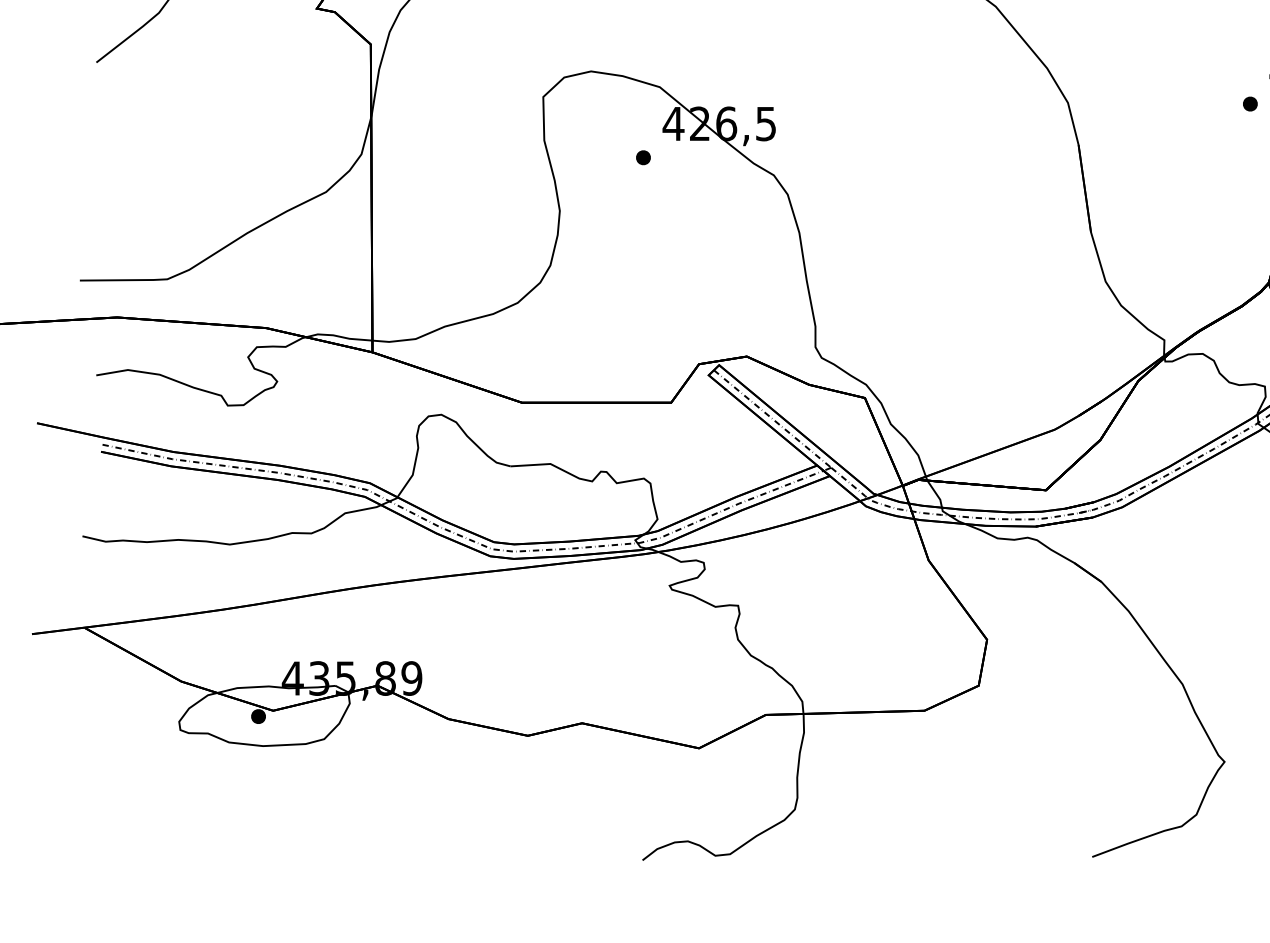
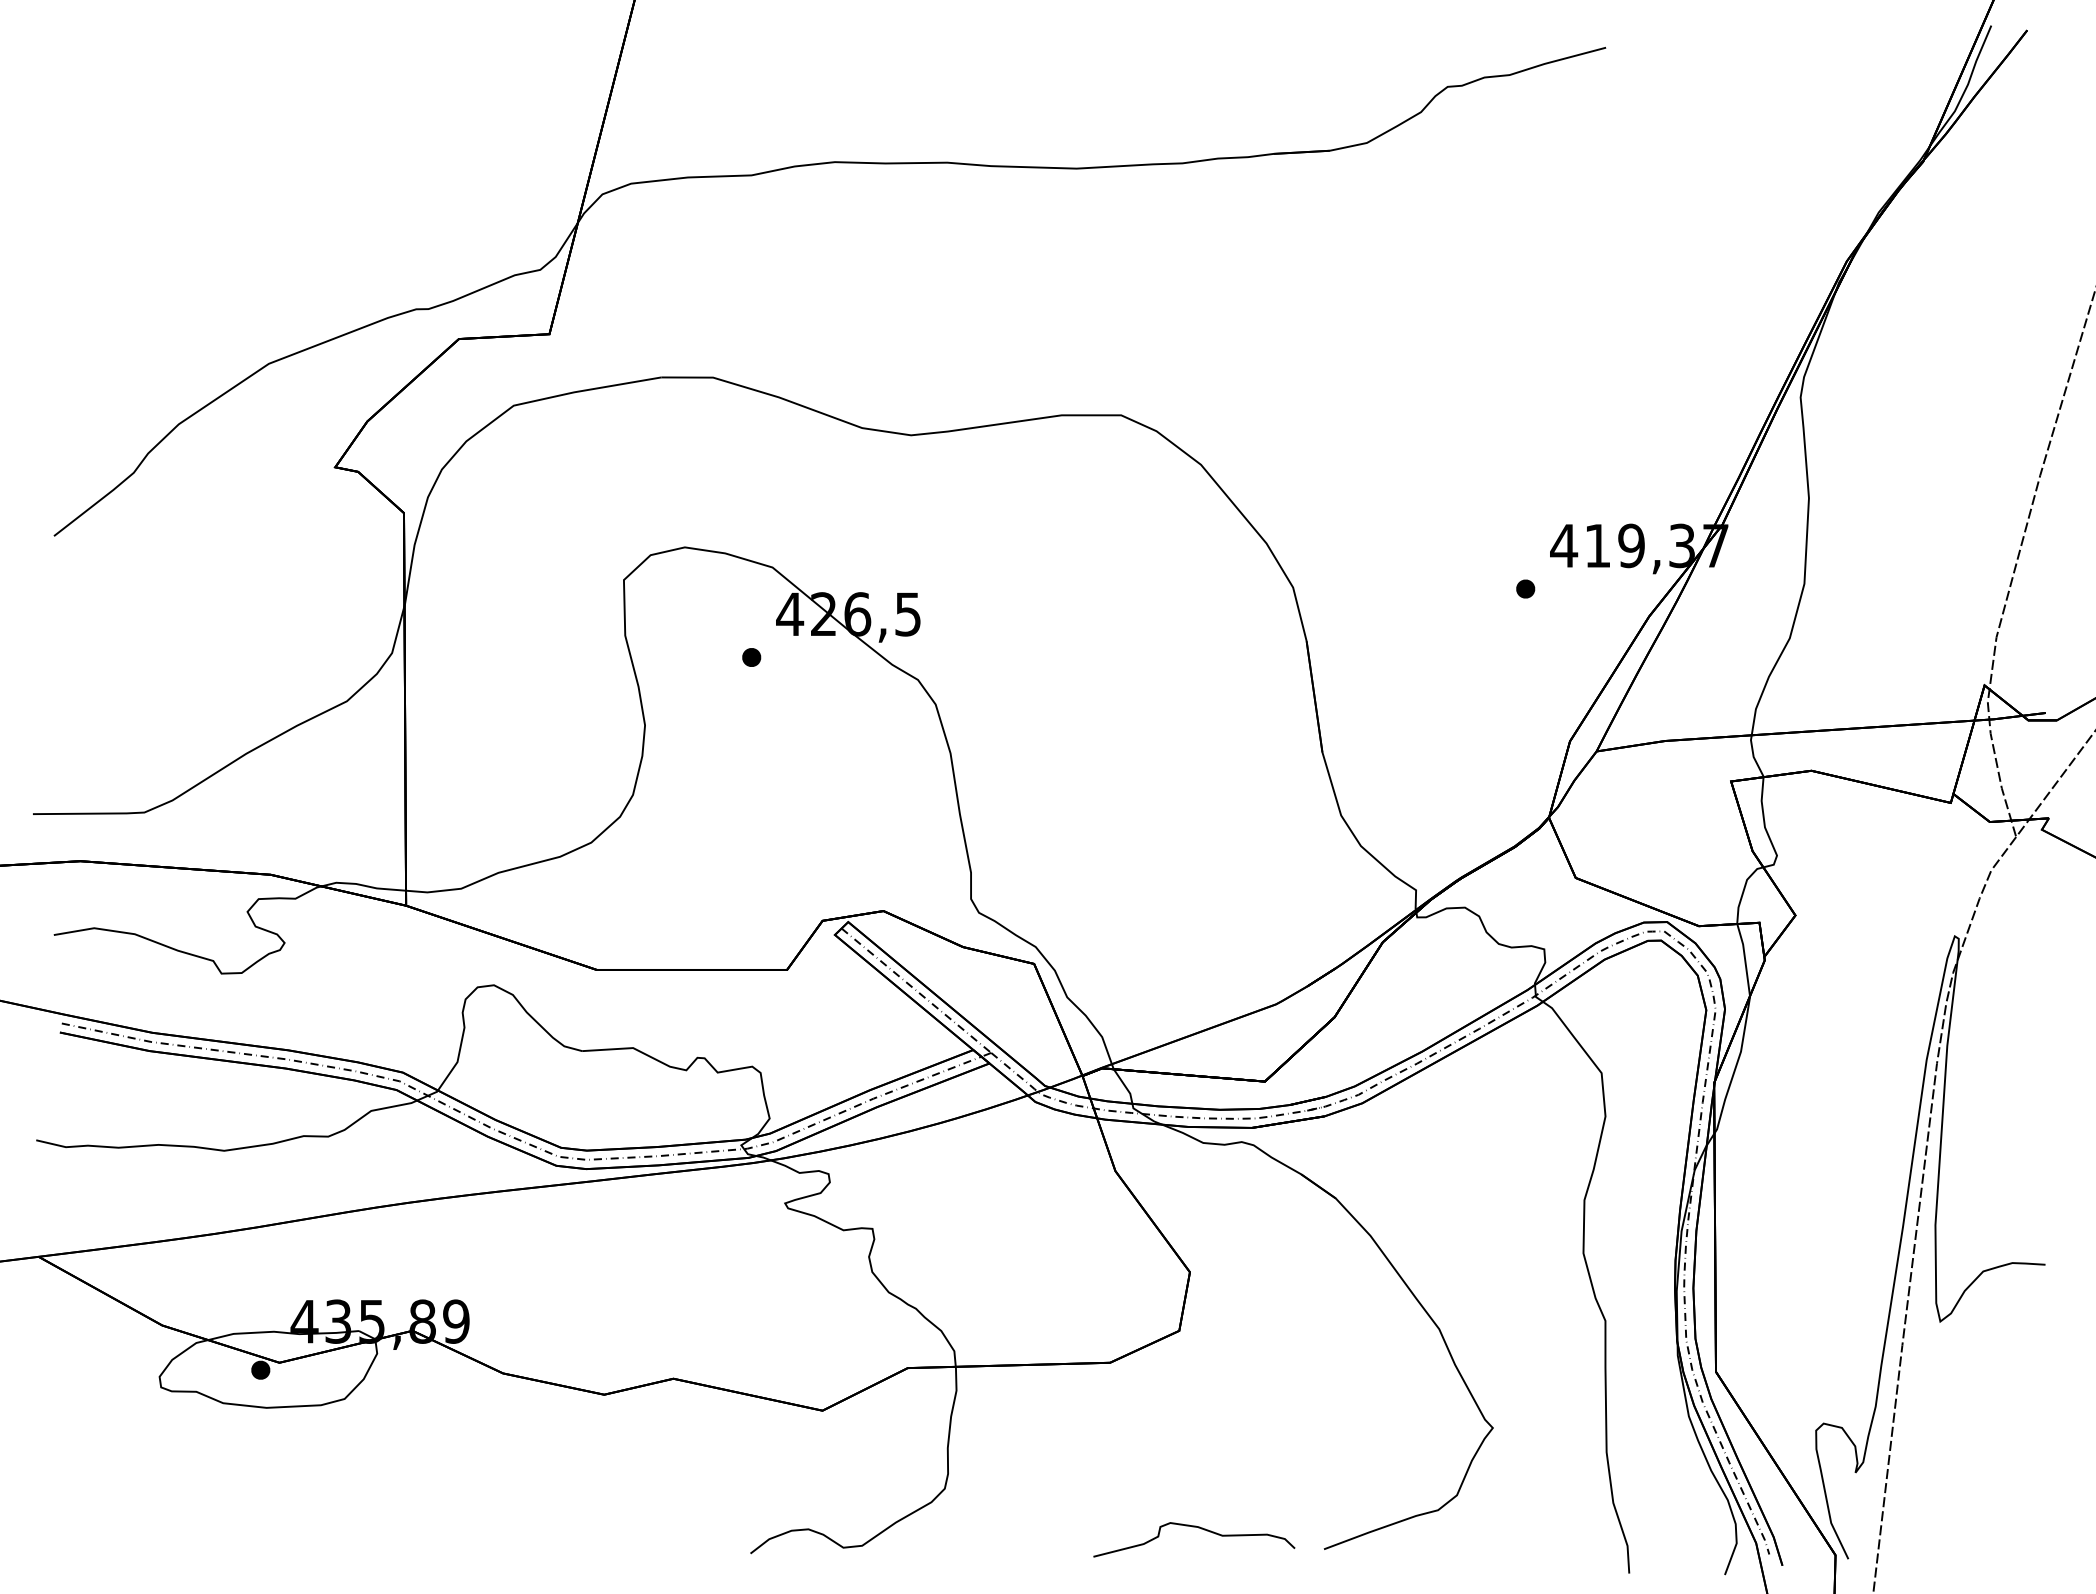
curve: (993, 840) -> (1198, 1528), added

